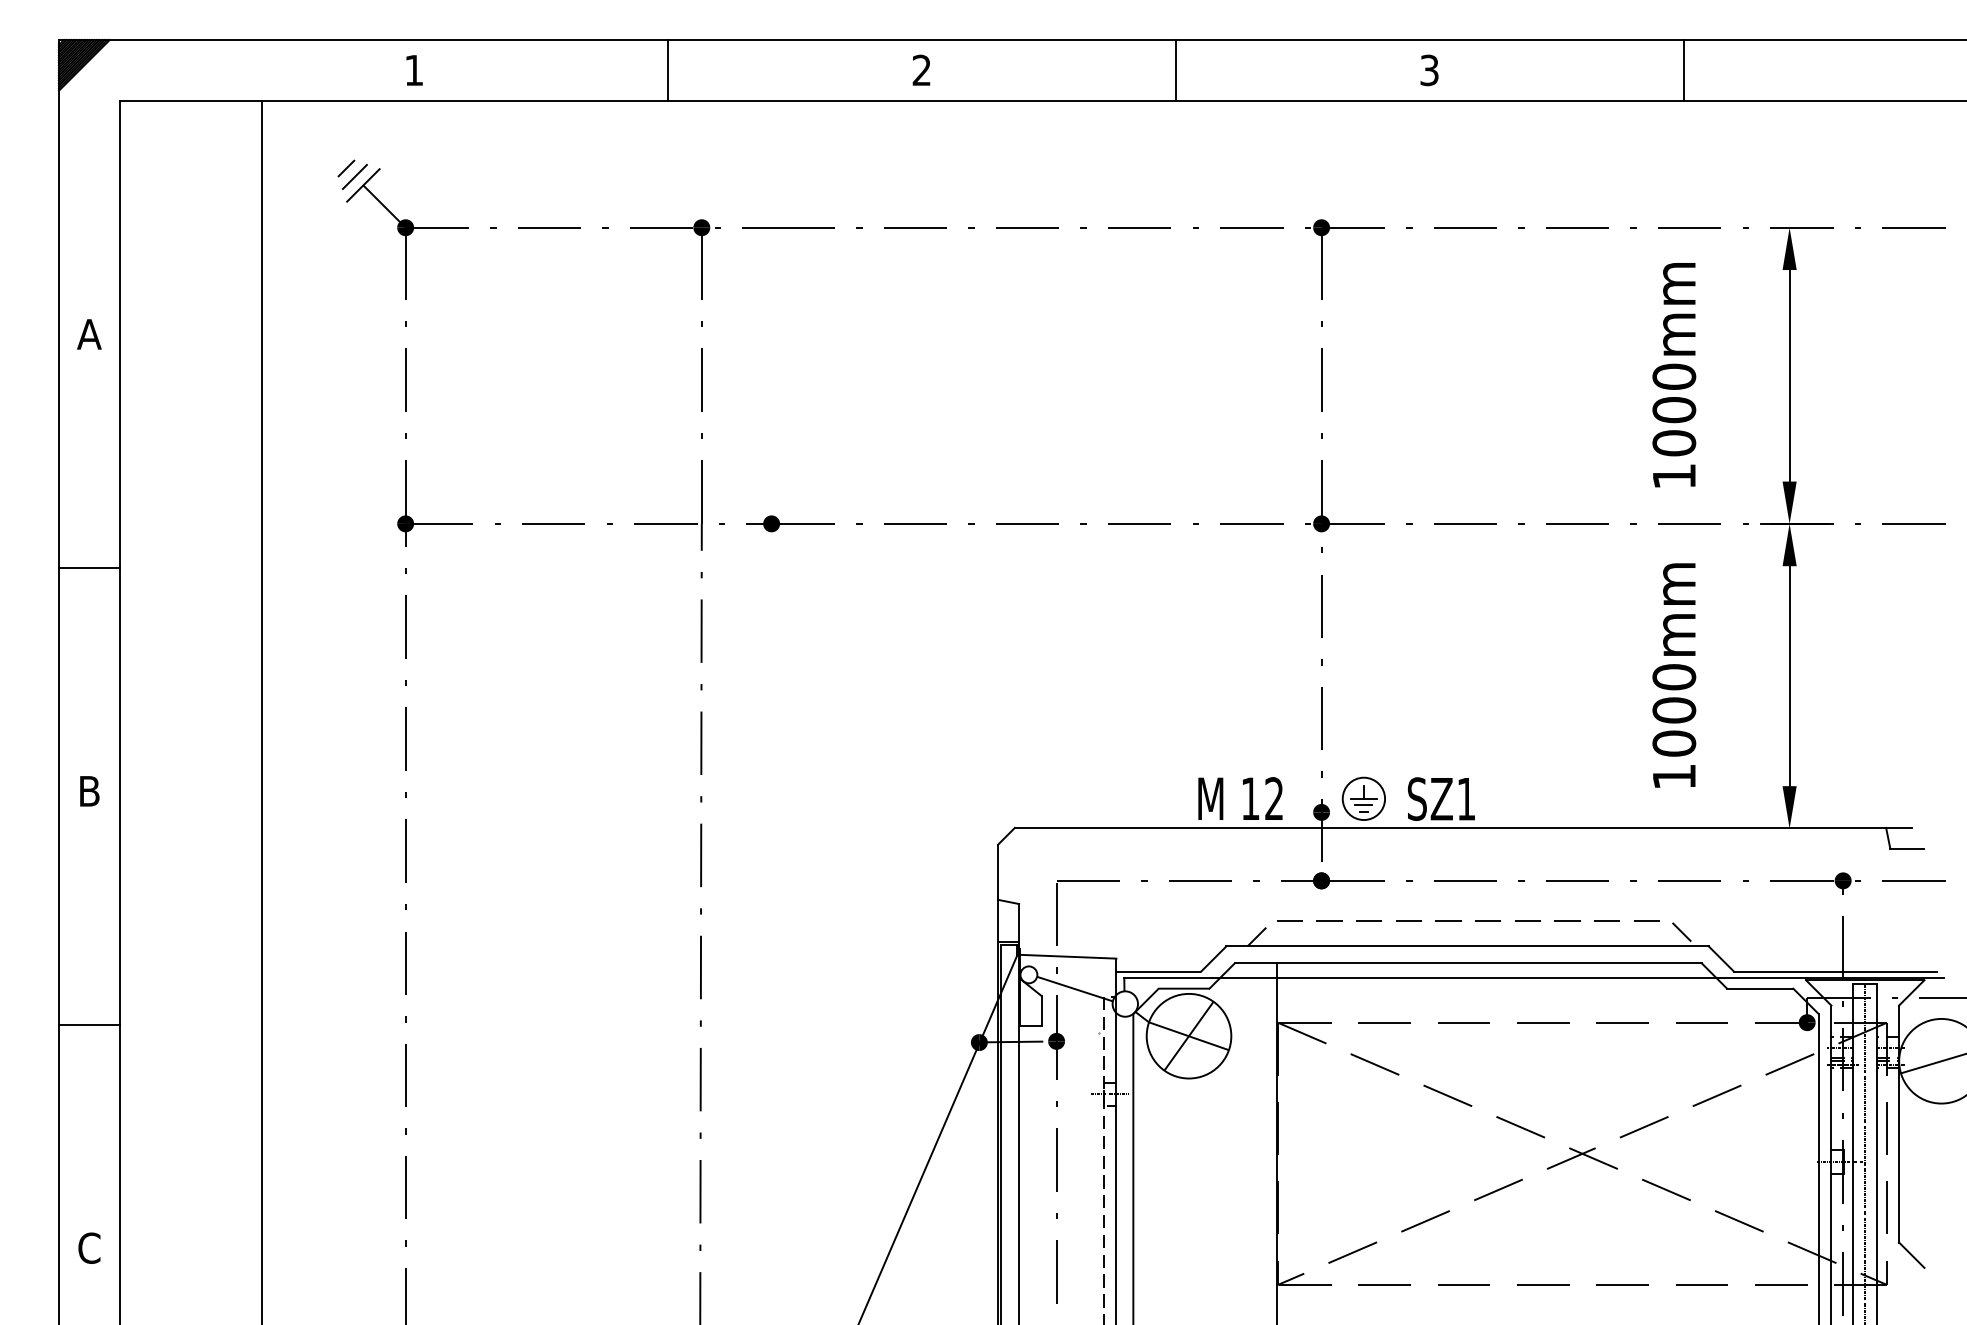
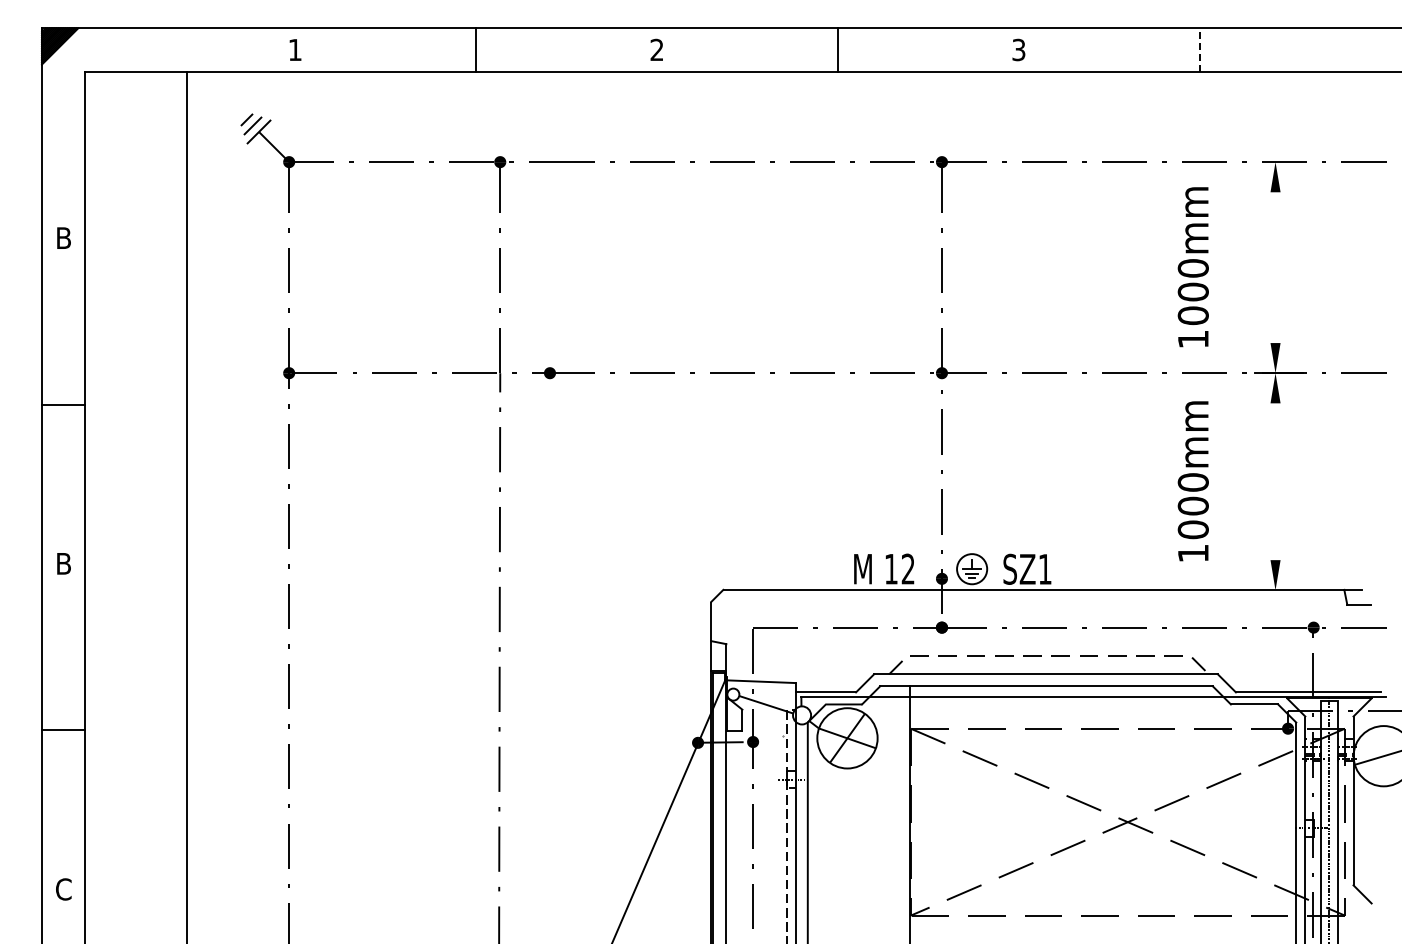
line: (1682, 71) -> (1199, 50), solid -> dashed
text: (89, 333) -> (63, 237), A -> B
line: (1789, 375) -> (1275, 267), removed
line: (1789, 675) -> (1275, 481), removed

